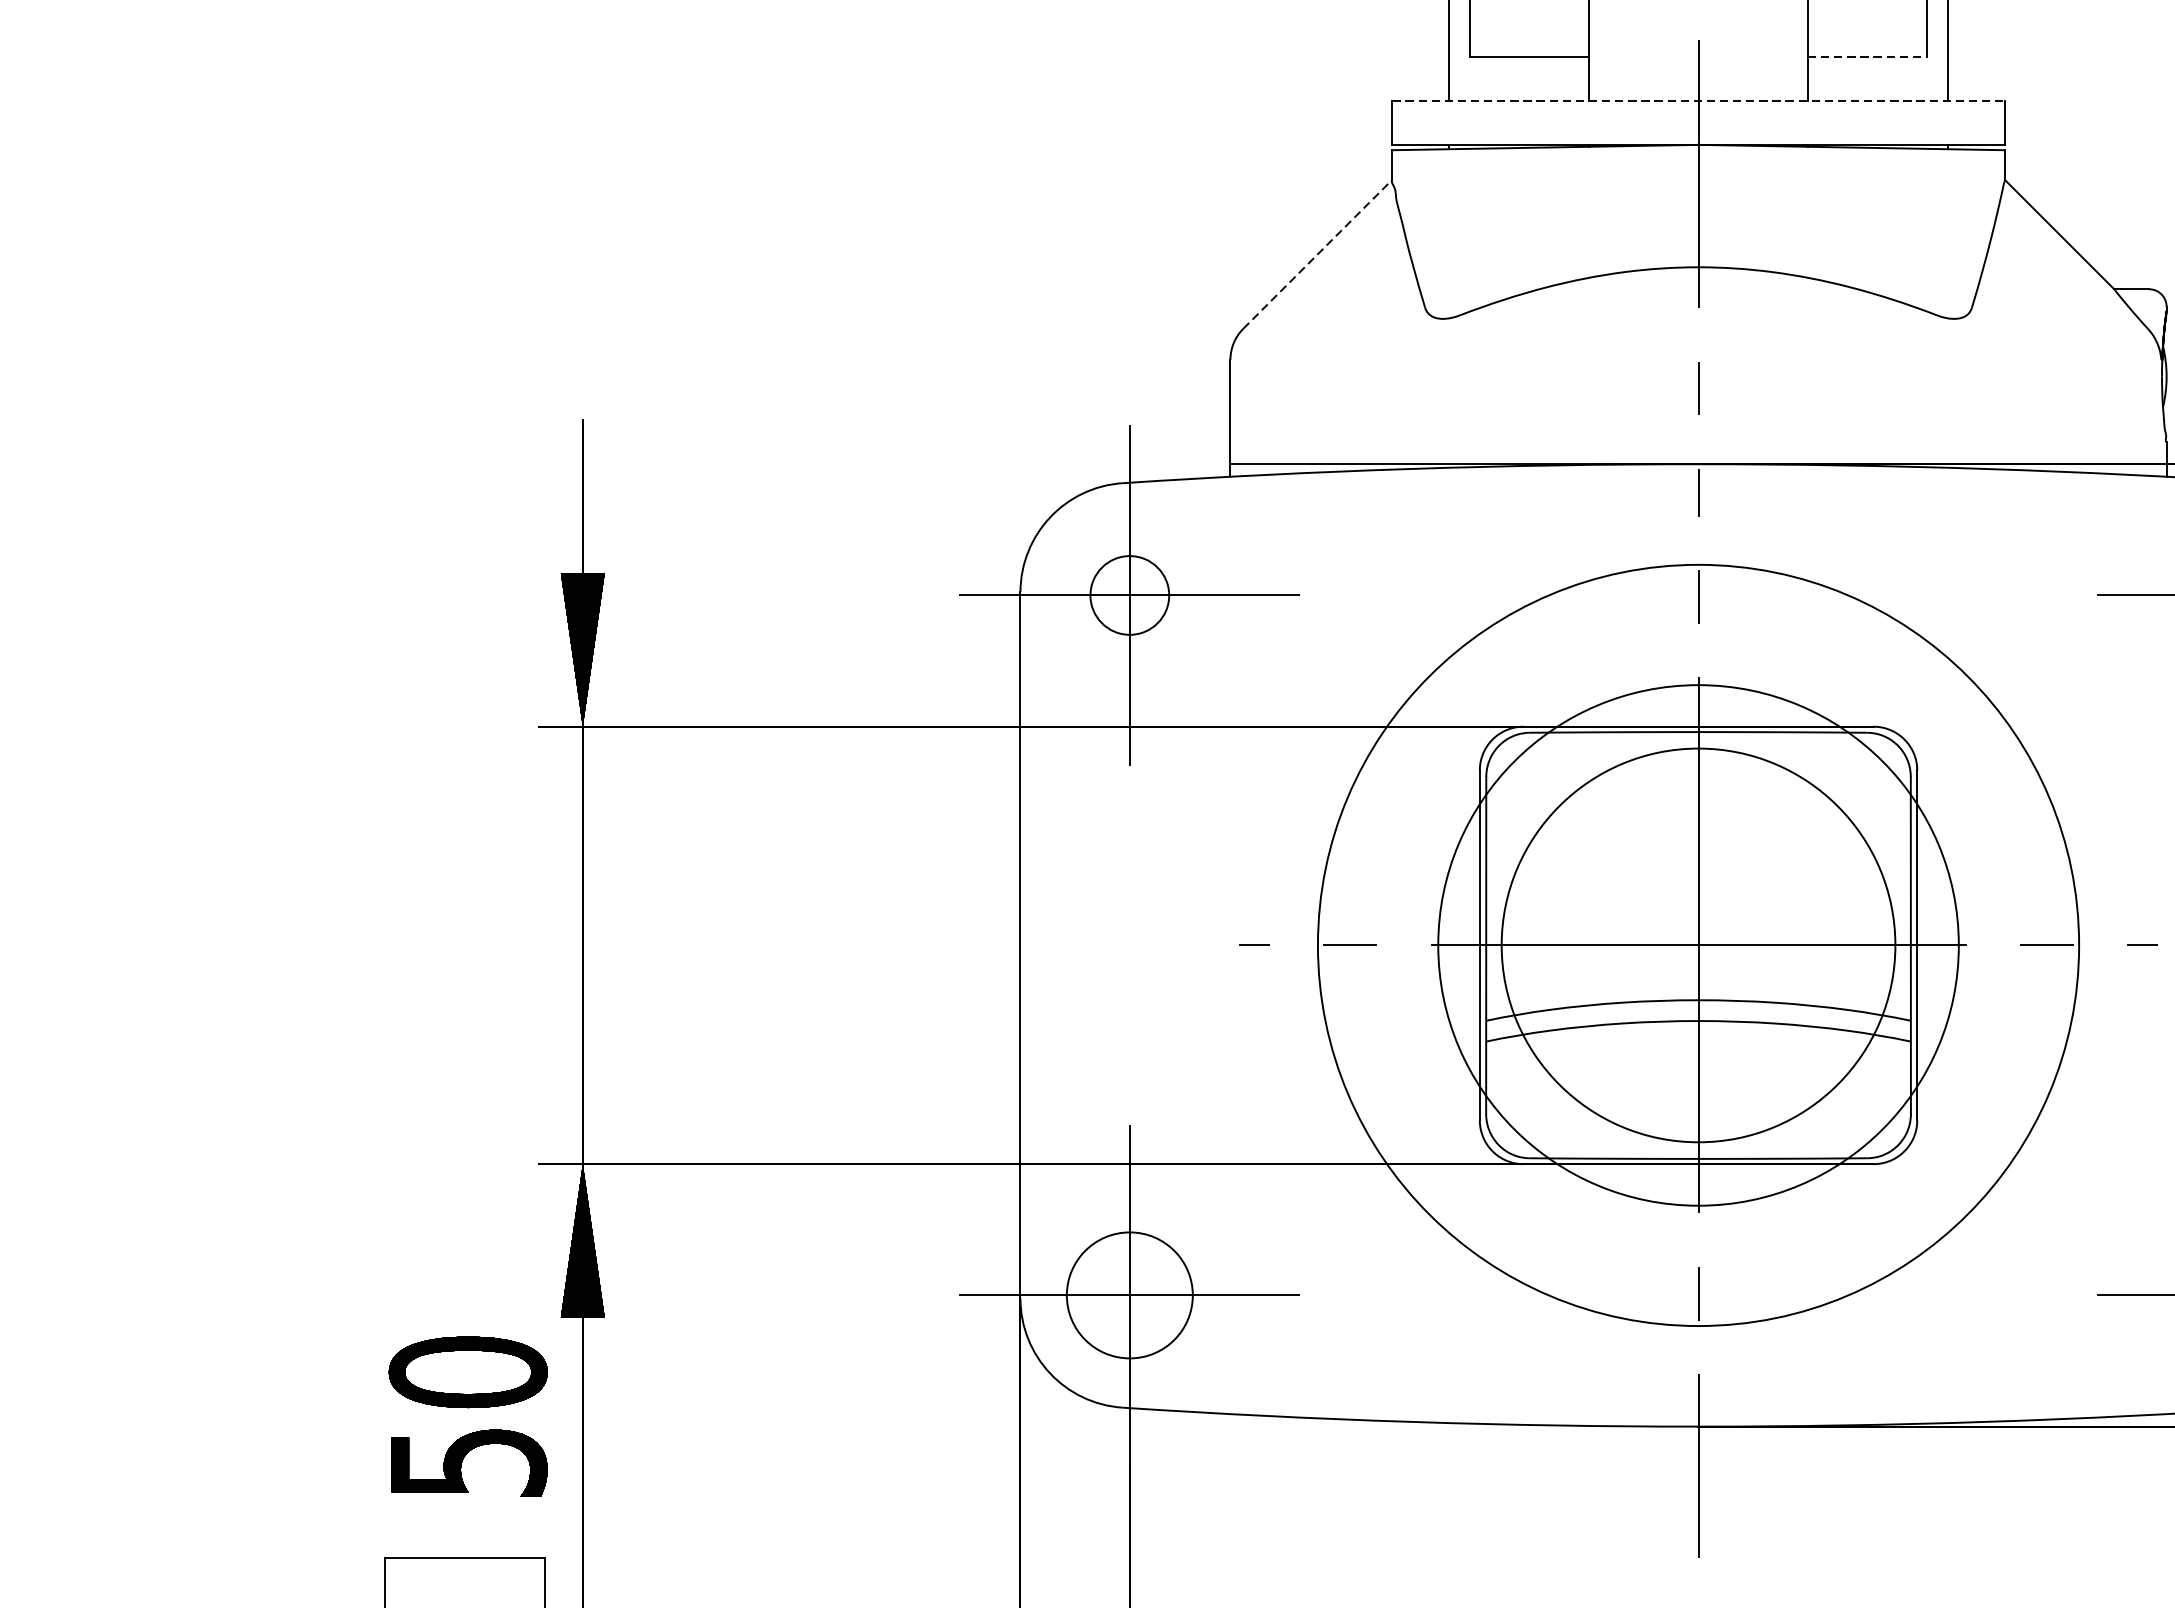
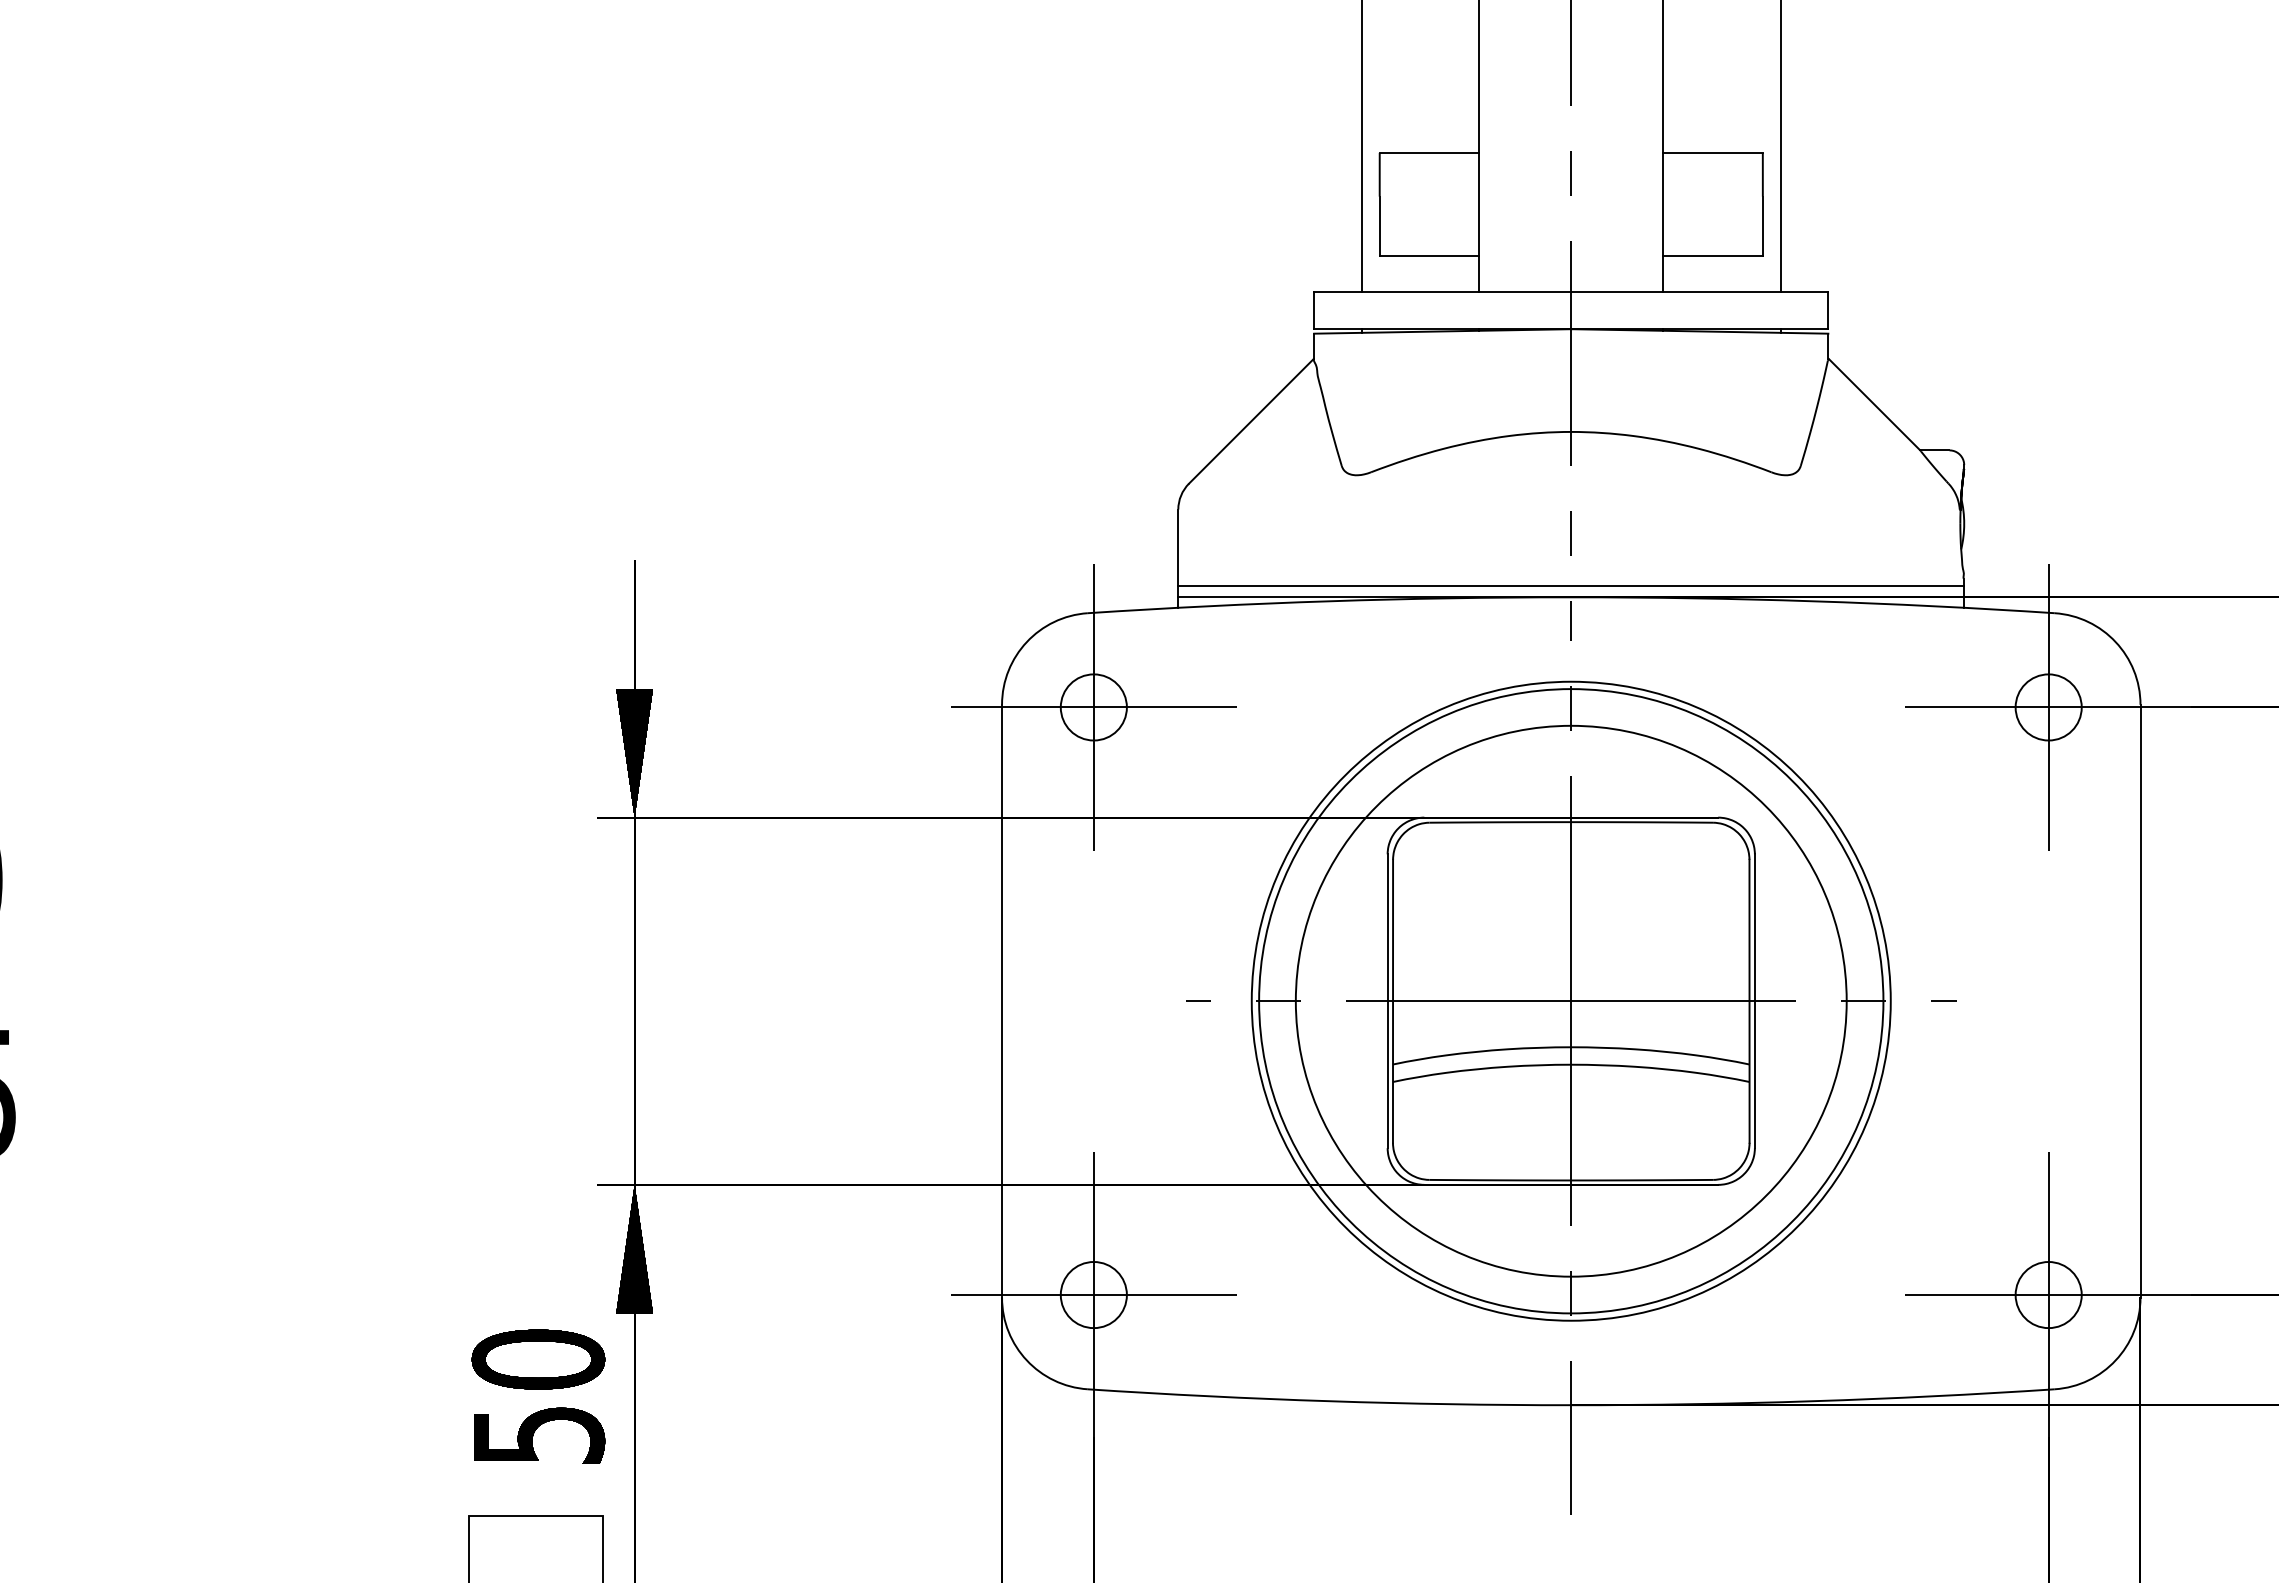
line: (1866, 57) -> (1712, 255), dashed -> solid
line: (1698, 101) -> (1571, 292), dashed -> solid
line: (1317, 254) -> (1251, 421), dashed -> solid
line: (1698, 451) -> (1571, 586), added
circle: (1697, 944) -> (1570, 1000), size x1.67
circle: (1698, 945) -> (1571, 1001), size x1.43
circle: (1129, 1295) -> (1093, 1295), size x0.62

